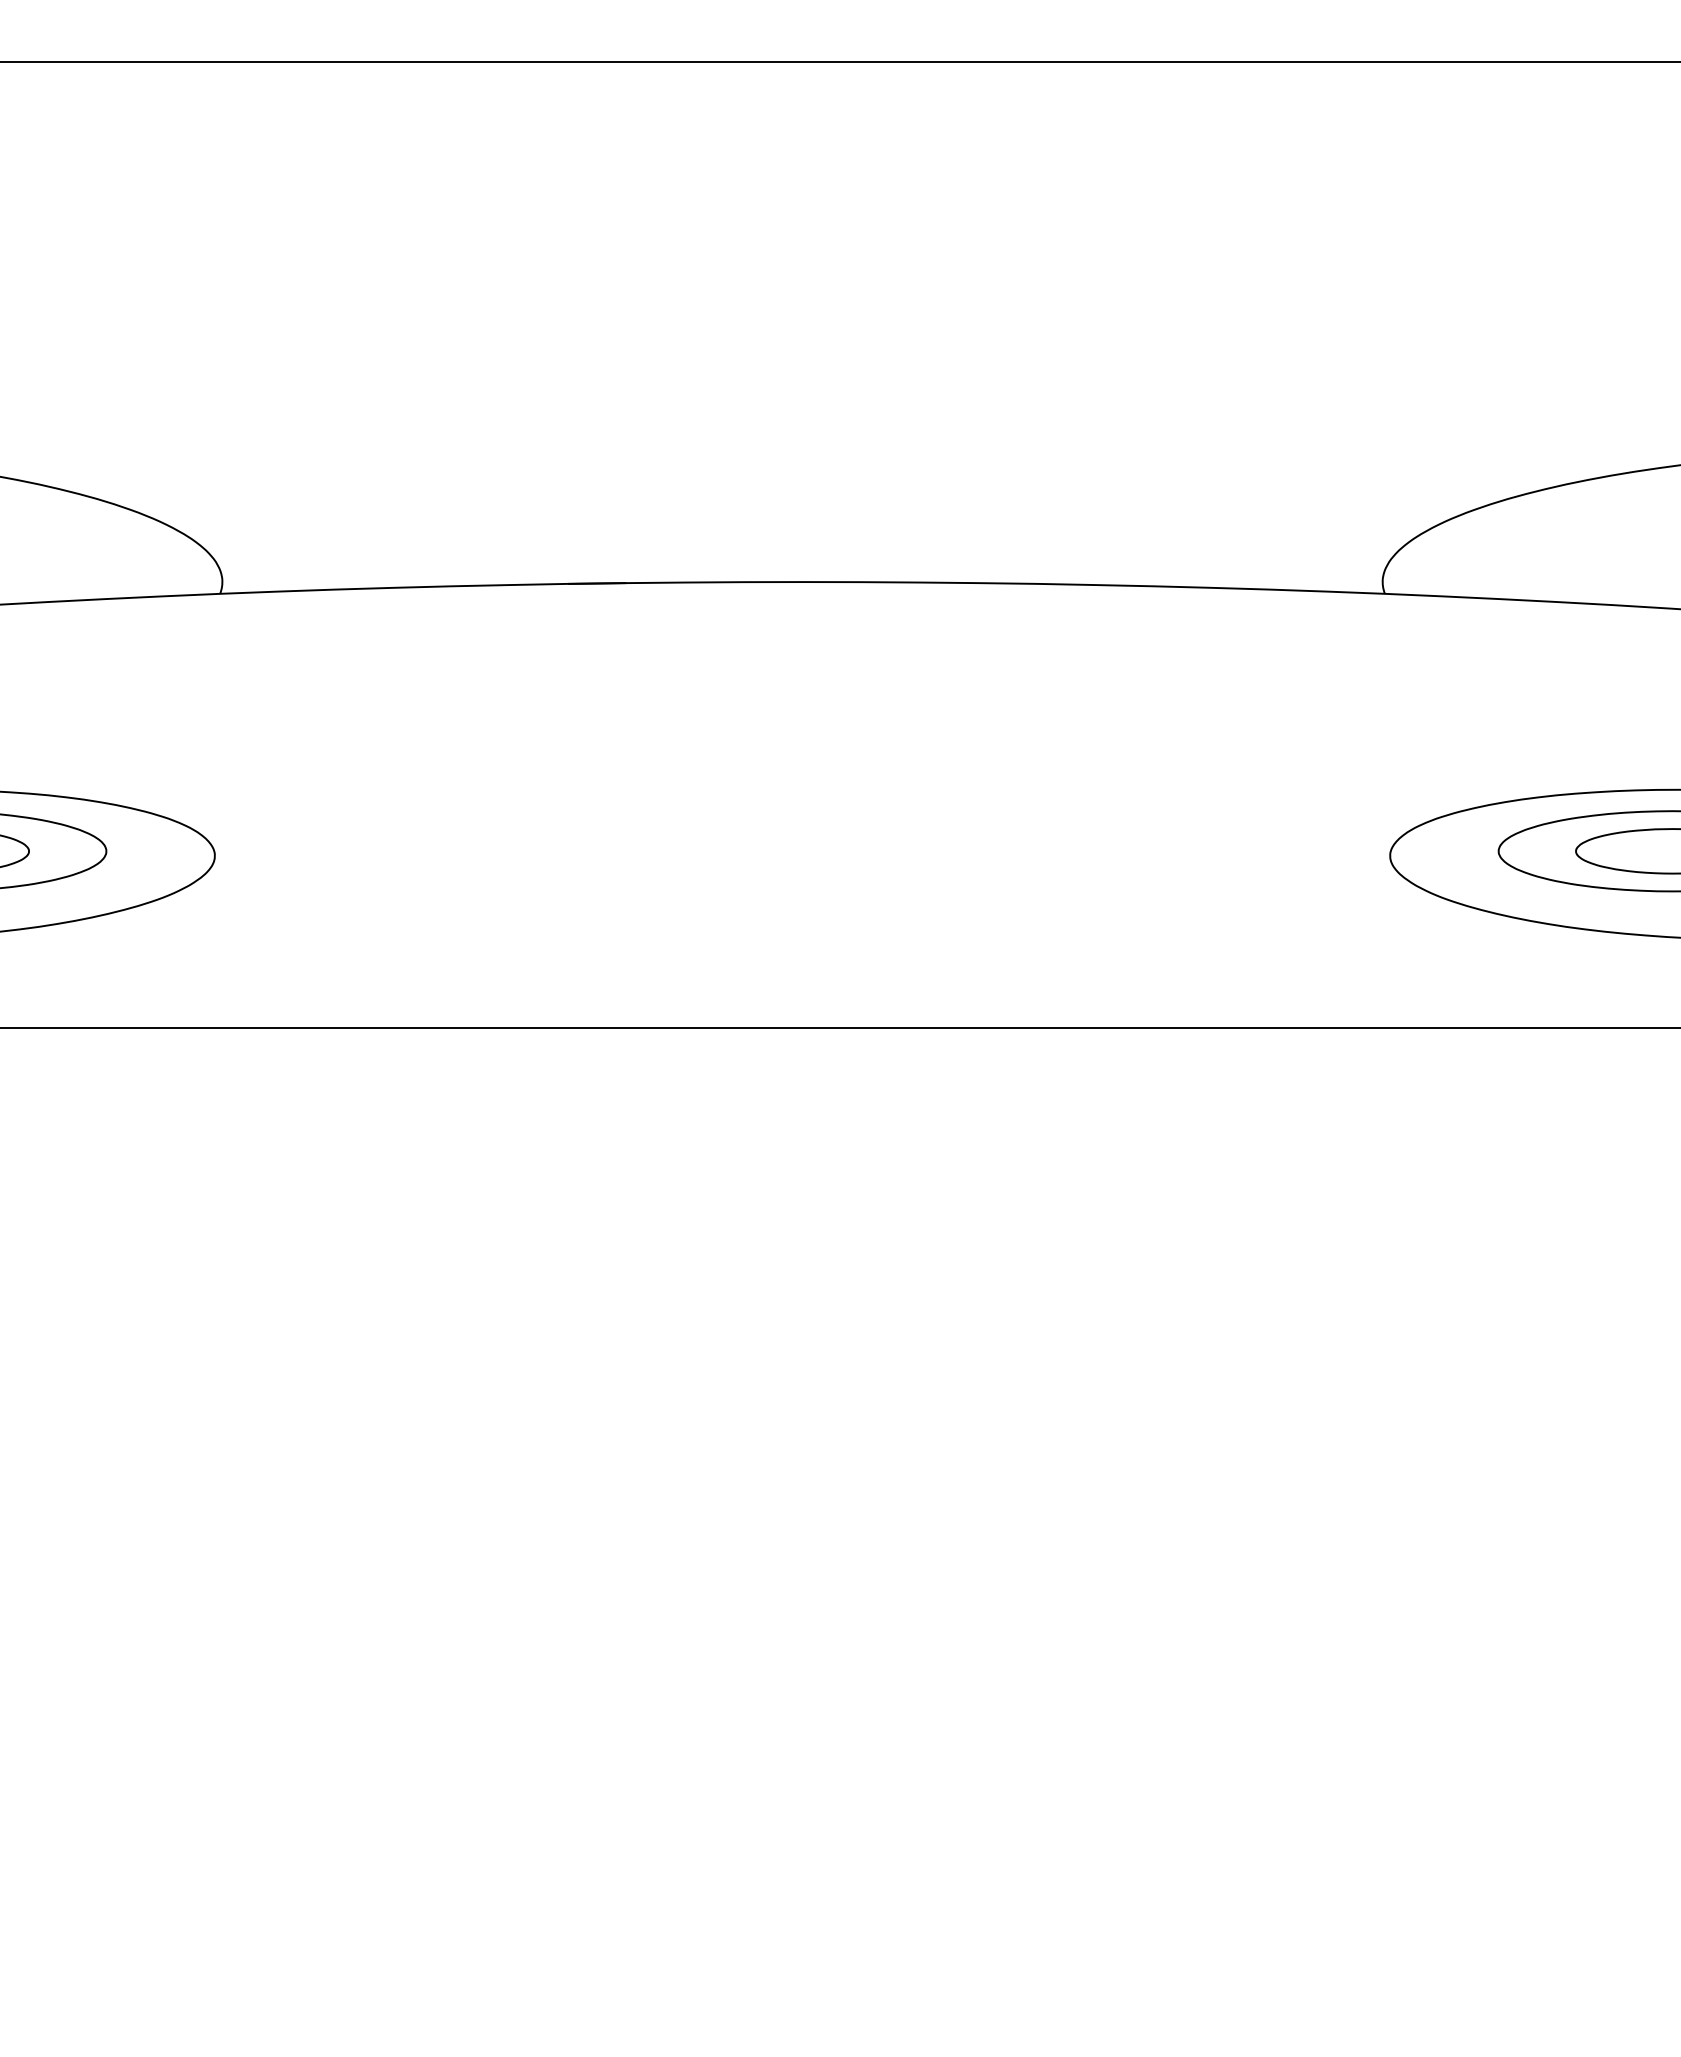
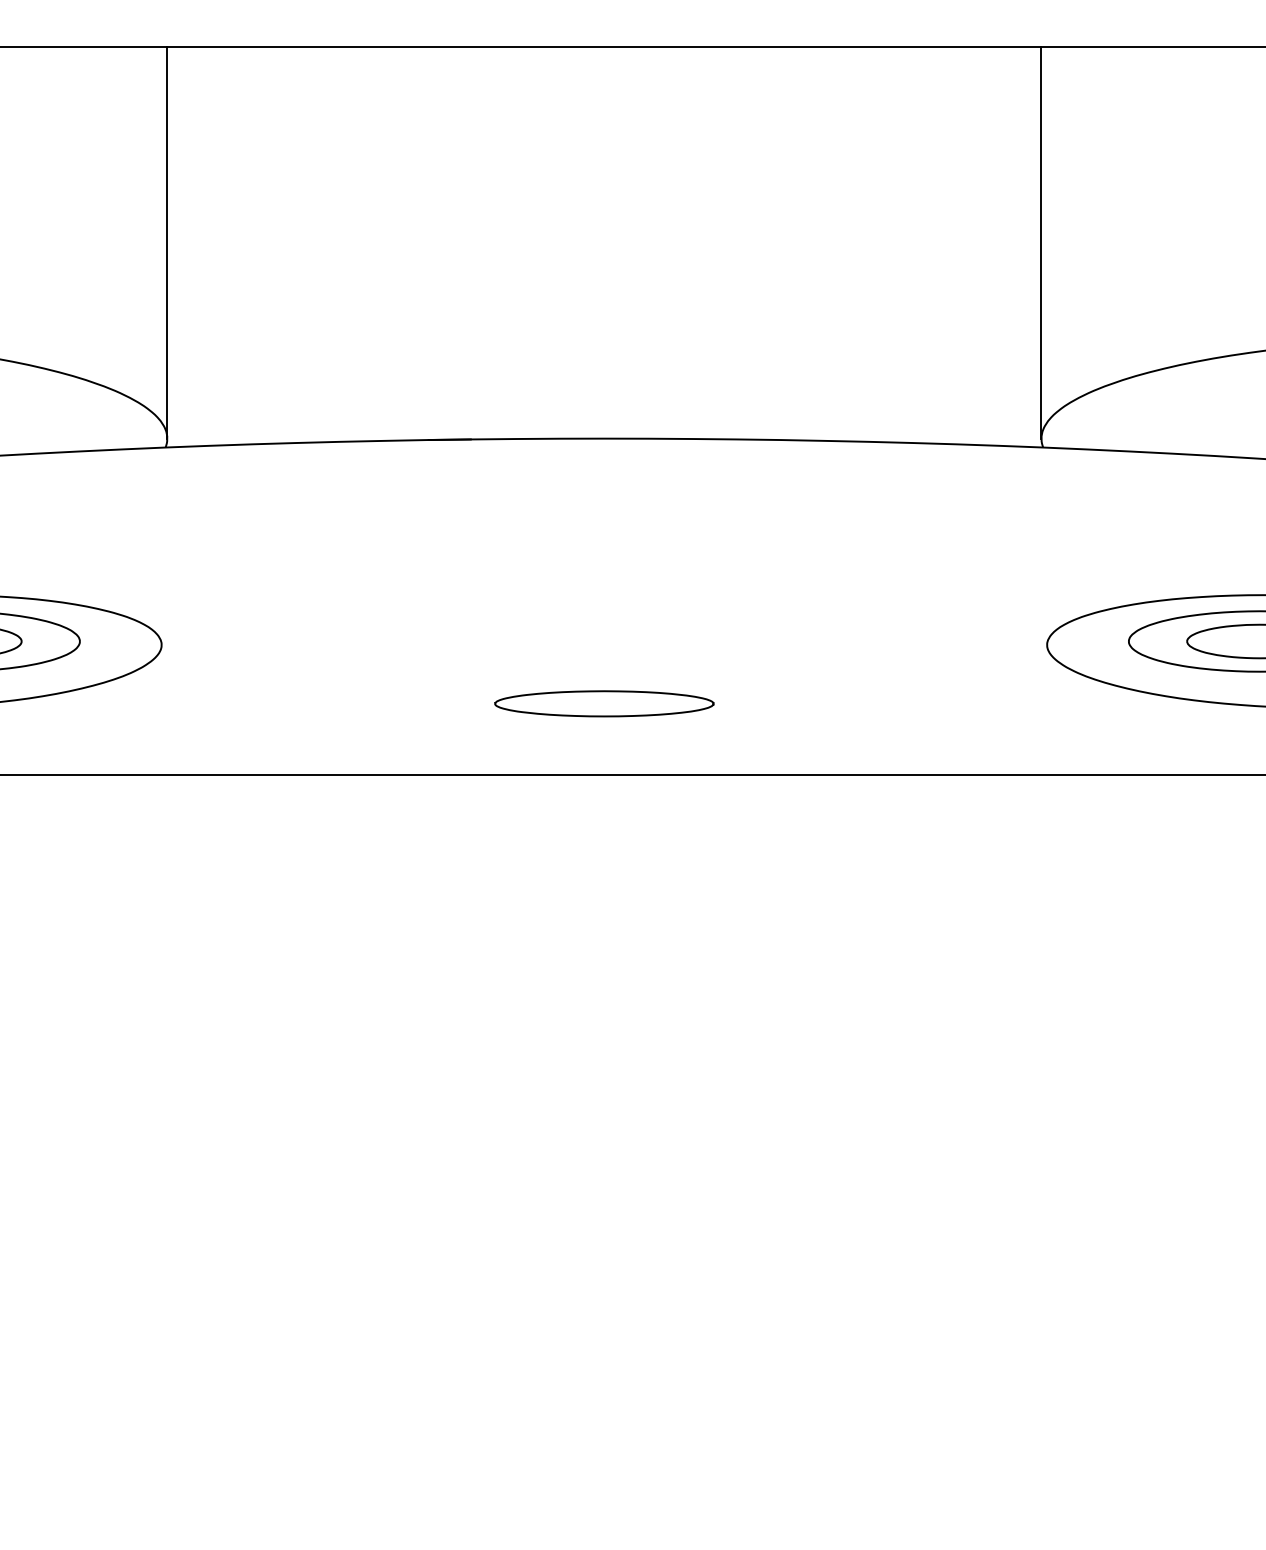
line: (222, 321) -> (167, 242), added
line: (1382, 321) -> (1041, 242), added
part: (802, 933) -> (604, 703), added

